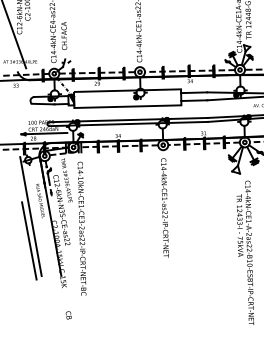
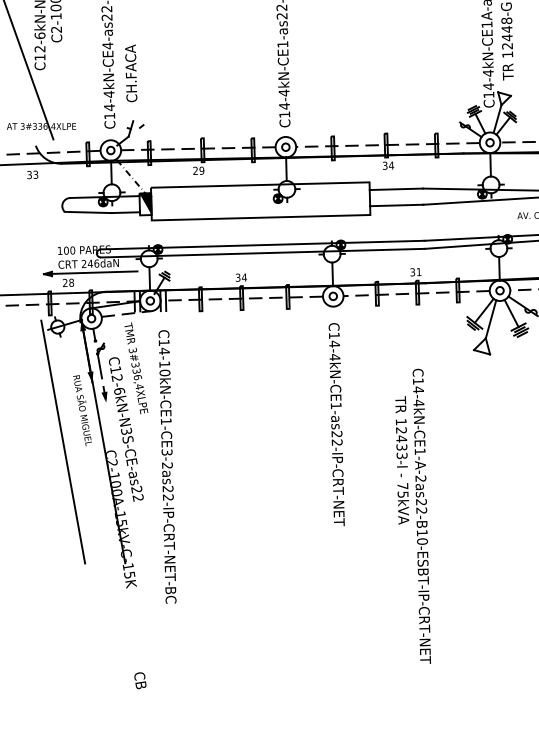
line: (29, 240) -> (60, 490), removed
text: (245, 252) -> (413, 515), moved
text: (68, 315) -> (139, 680), moved

